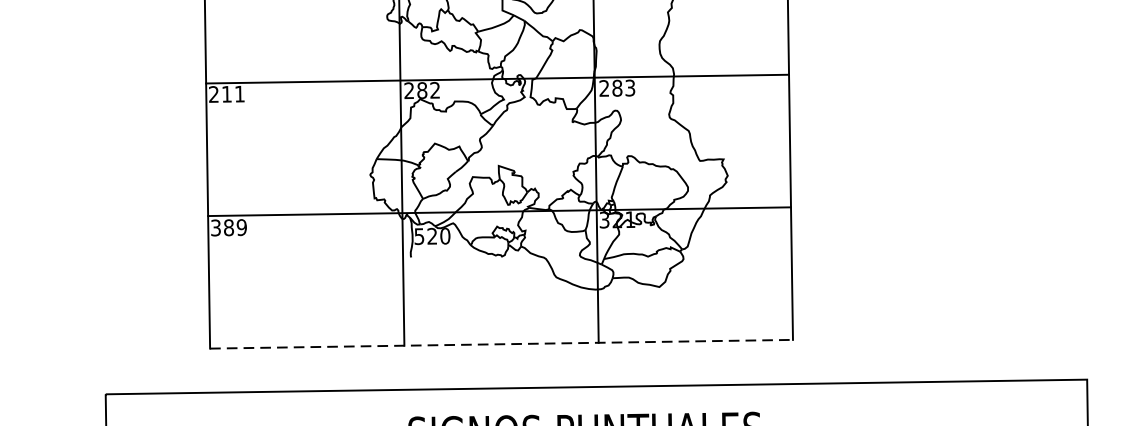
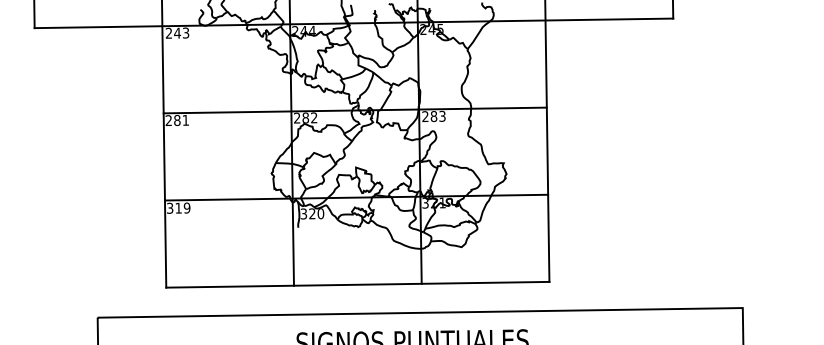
text: (227, 94) -> (177, 120), 211 -> 281
text: (228, 226) -> (178, 207), 389 -> 319
text: (420, 235) -> (304, 213), 520 -> 320
line: (500, 343) -> (357, 284), dashed -> solid

